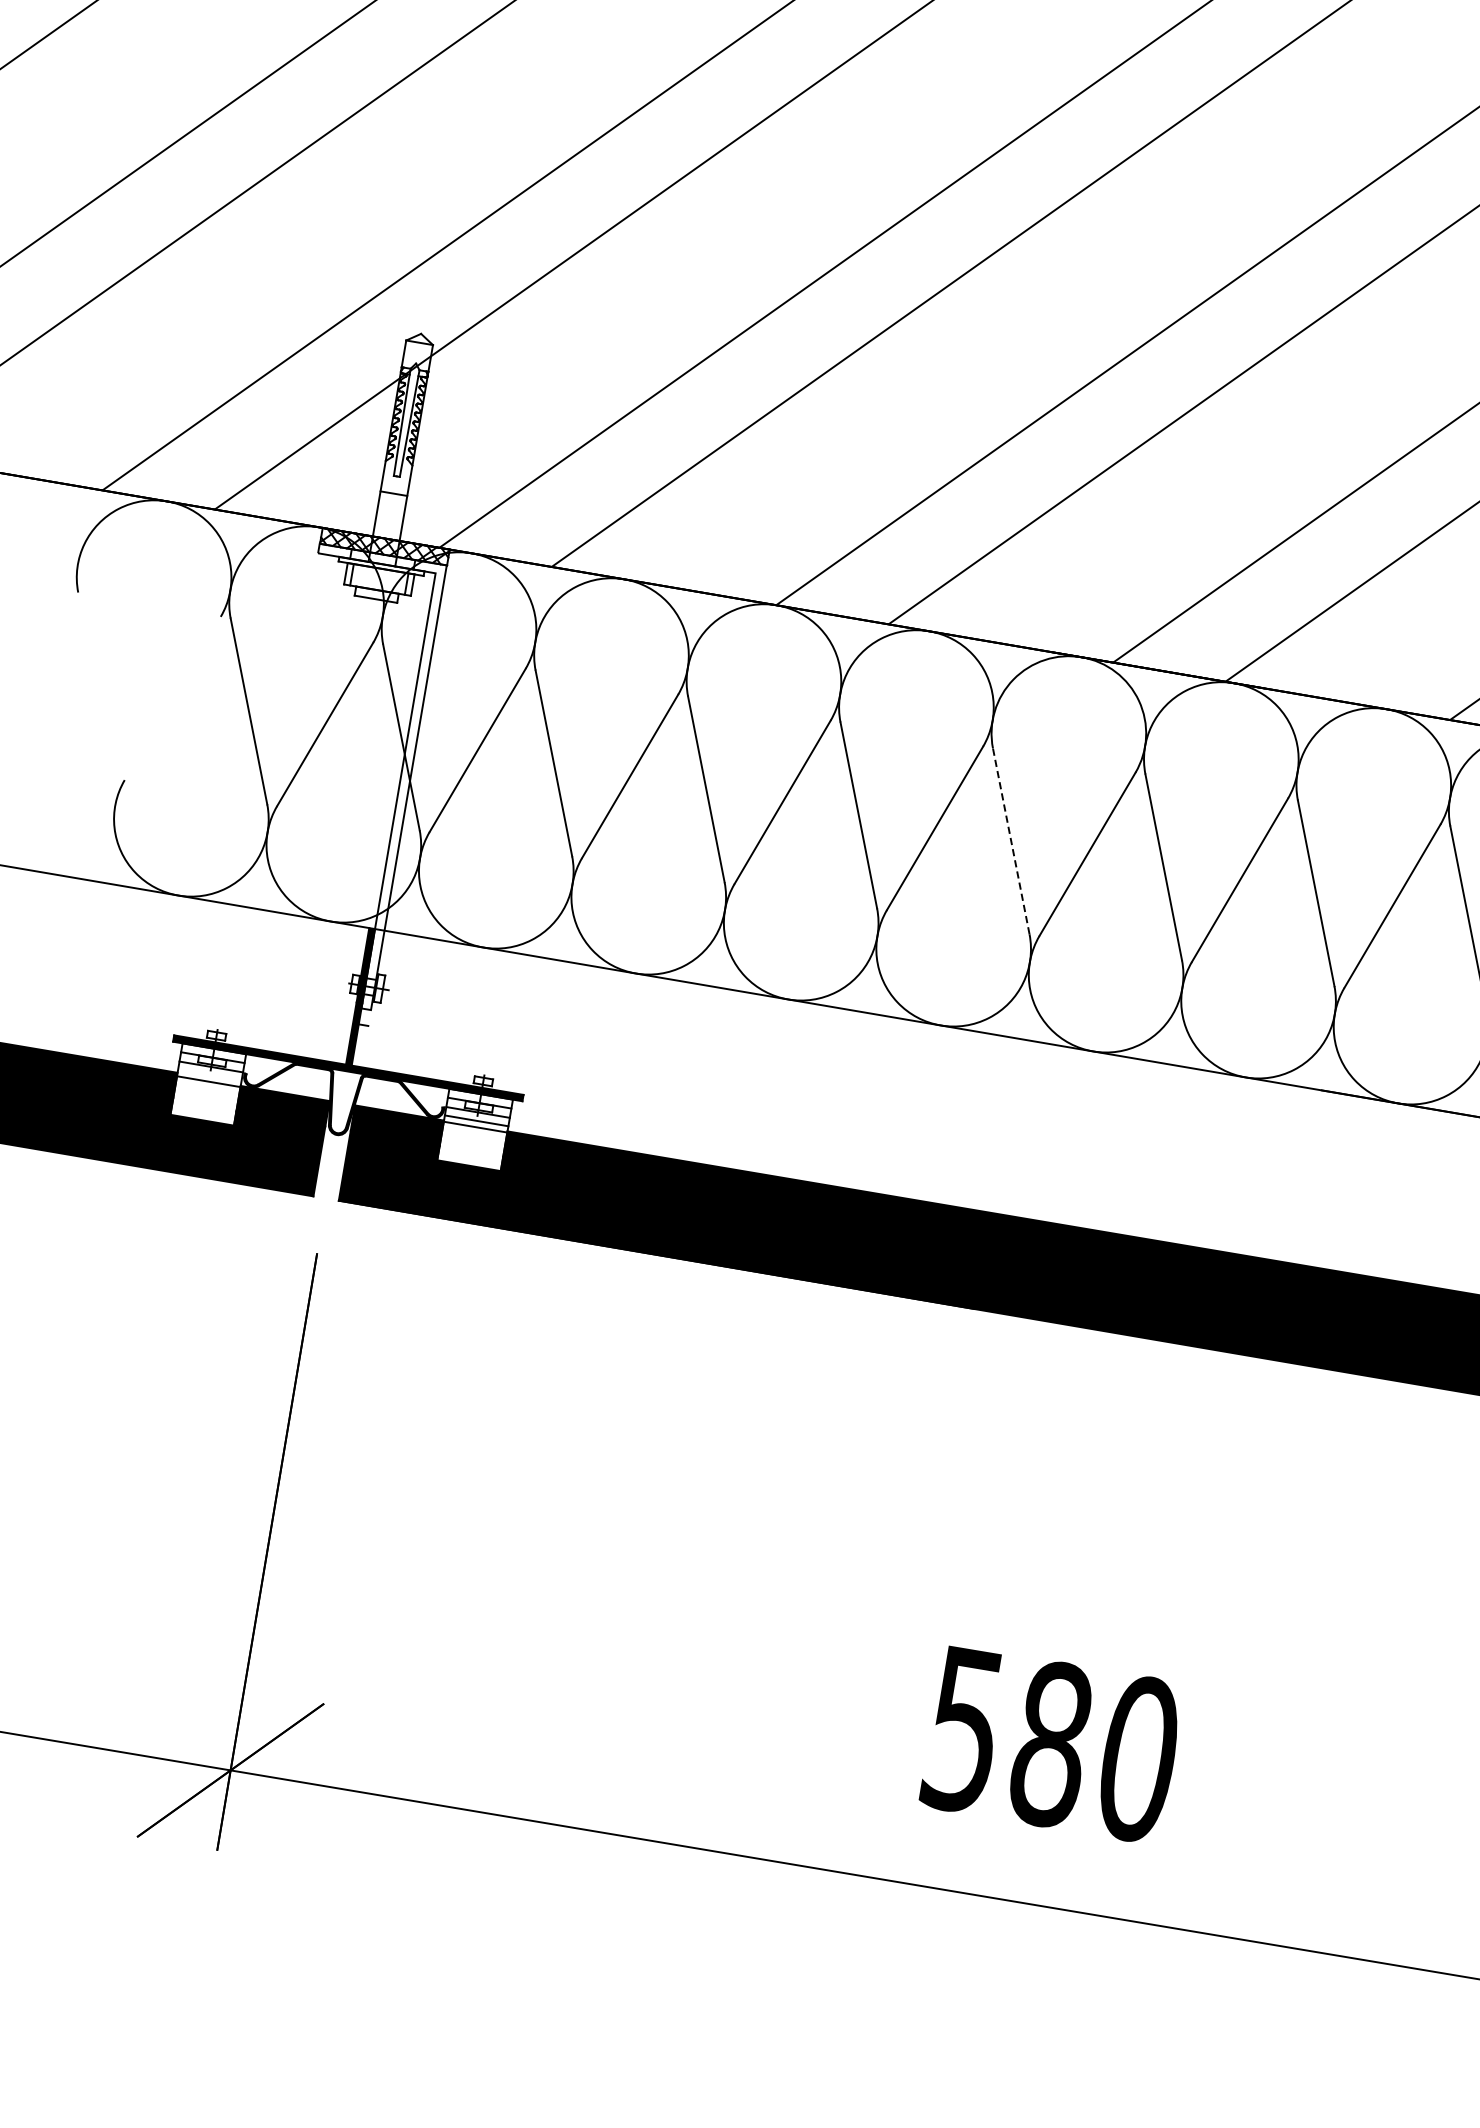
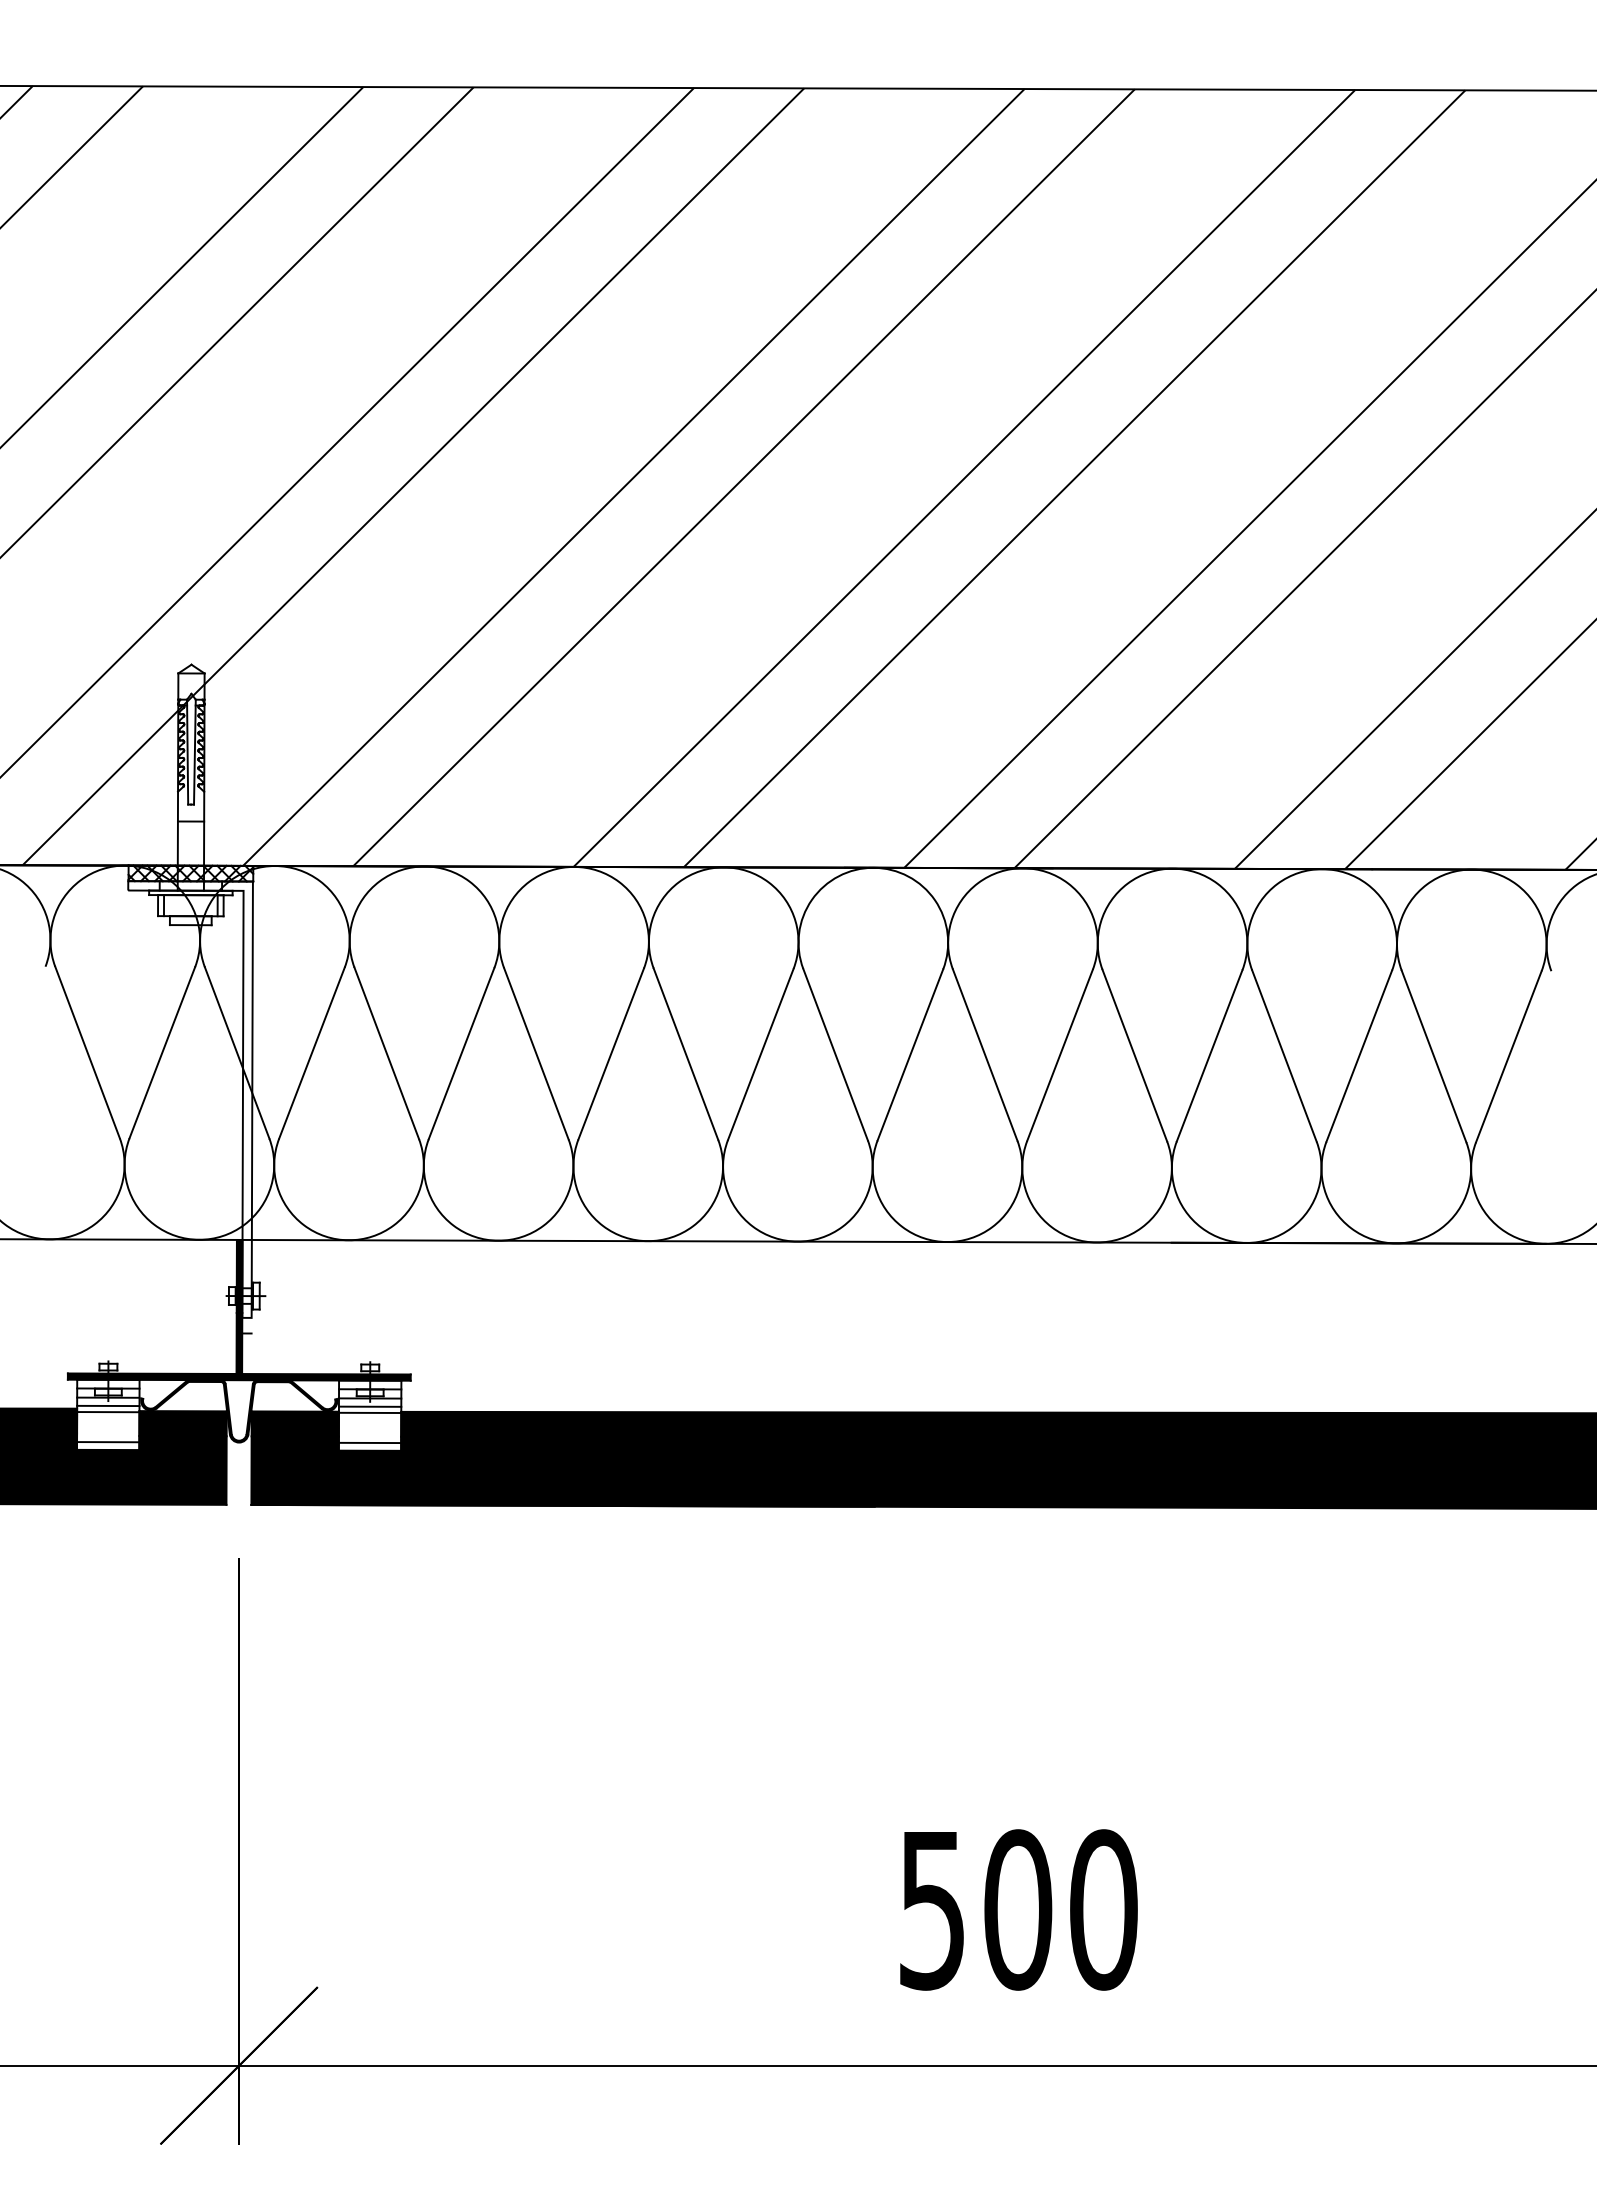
line: (1011, 841) -> (835, 1054), dashed -> solid
line: (210, 1074) -> (108, 1405), added
line: (203, 1112) -> (108, 1442), added
line: (469, 1157) -> (369, 1442), added
text: (1051, 1744) -> (1018, 1909), 580 -> 500

